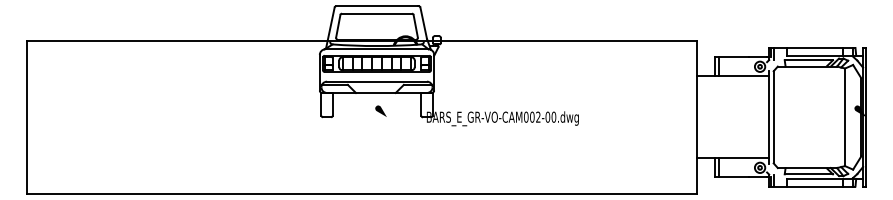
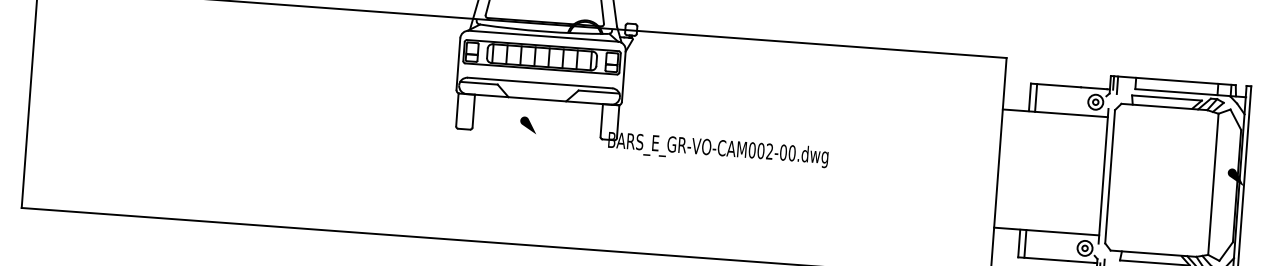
part: (380, 110) -> (527, 124), moved

